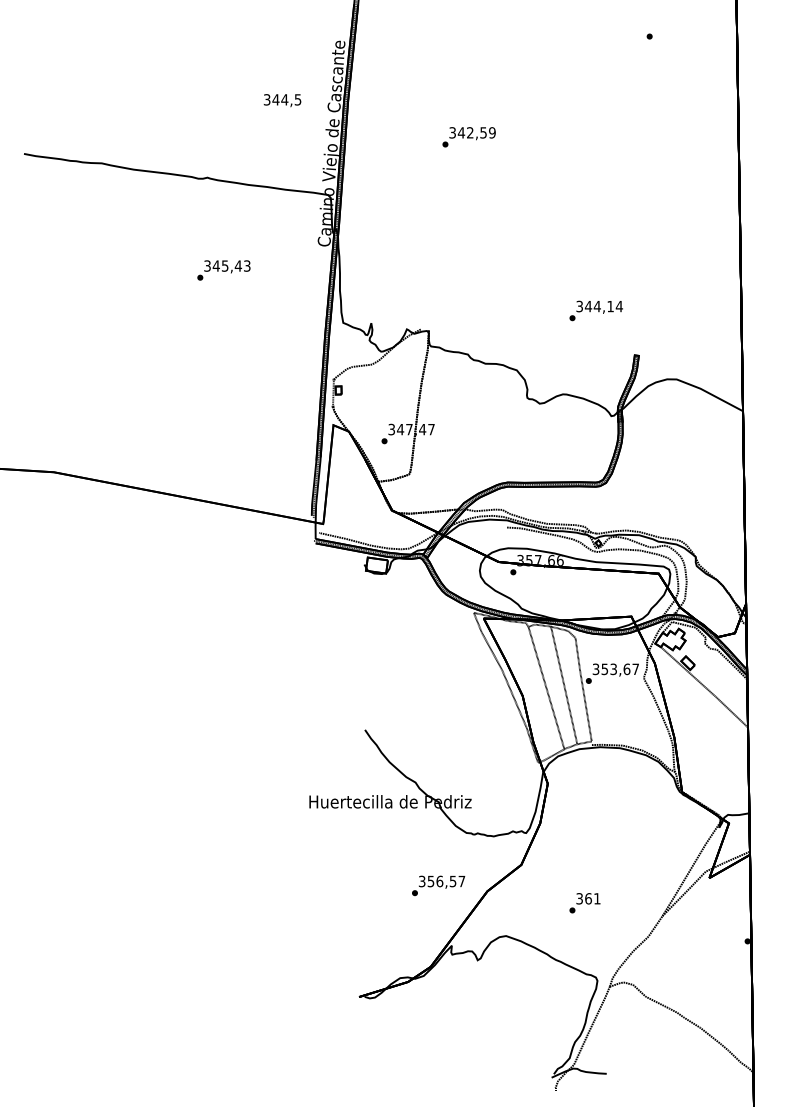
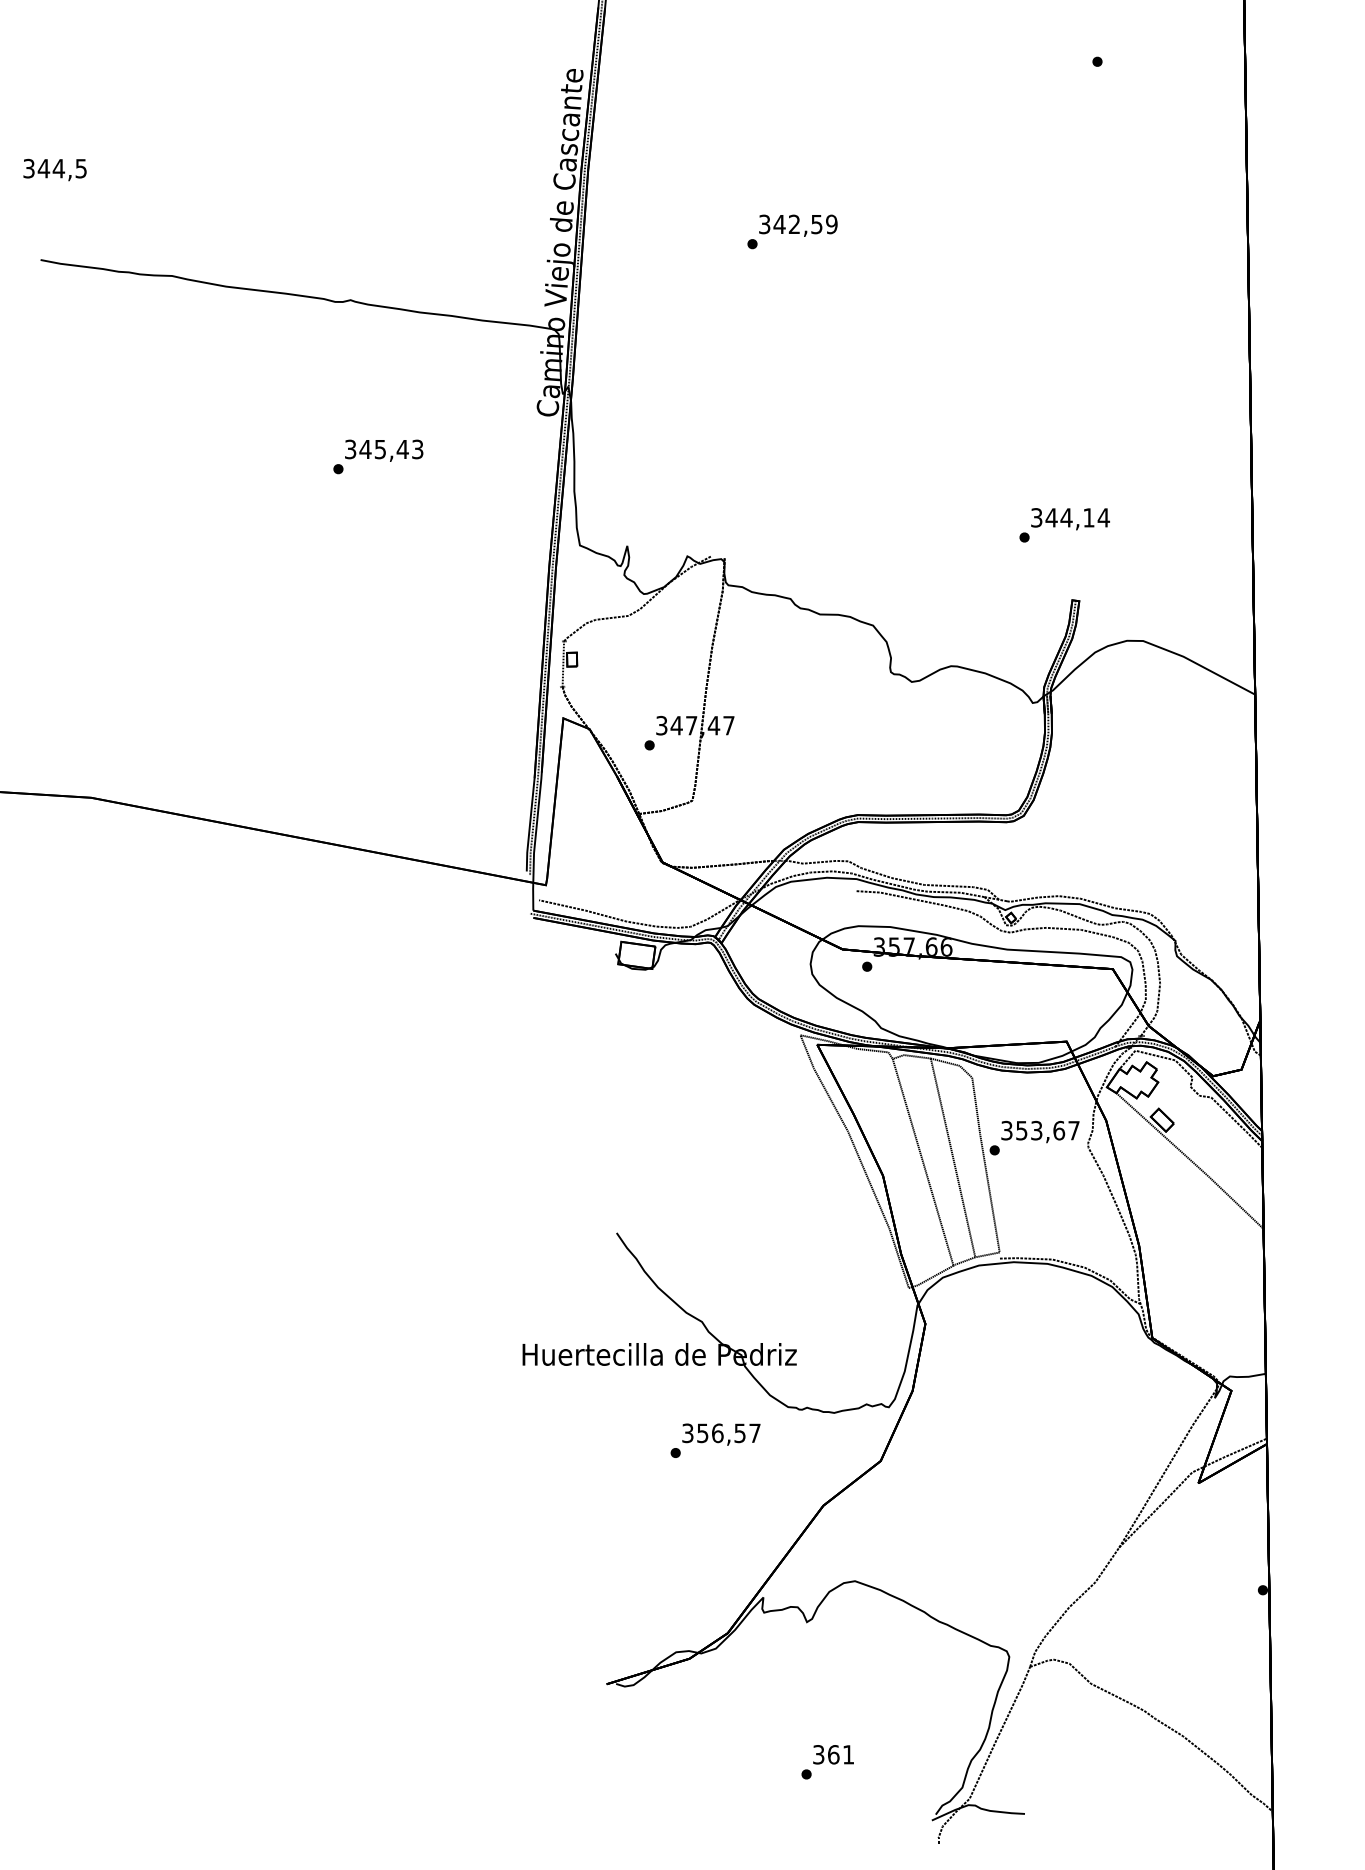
text: (282, 100) -> (54, 169), moved
text: (595, 310) -> (1063, 524), moved
text: (438, 885) -> (715, 1440), moved
text: (584, 903) -> (826, 1762), moved

